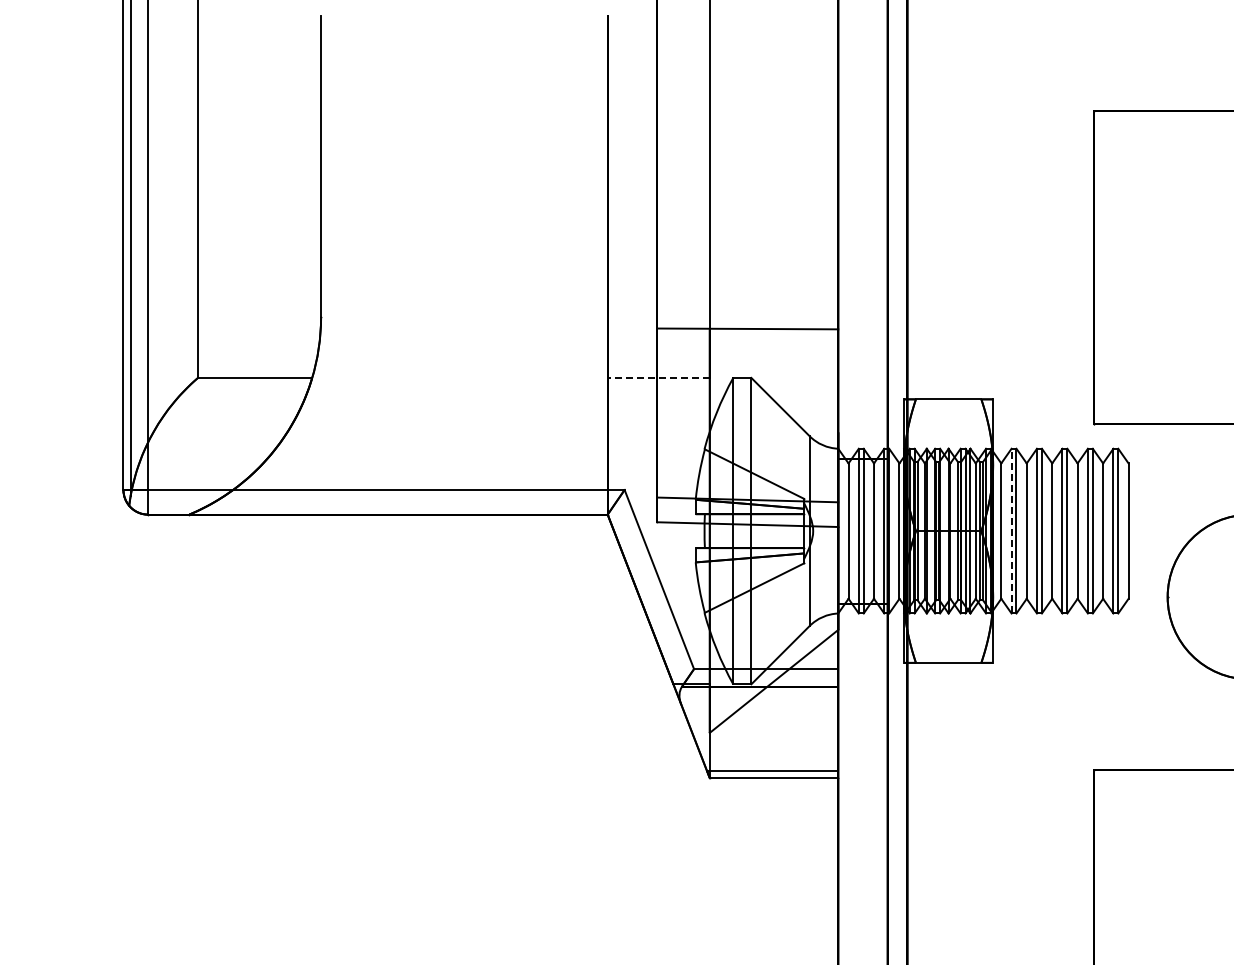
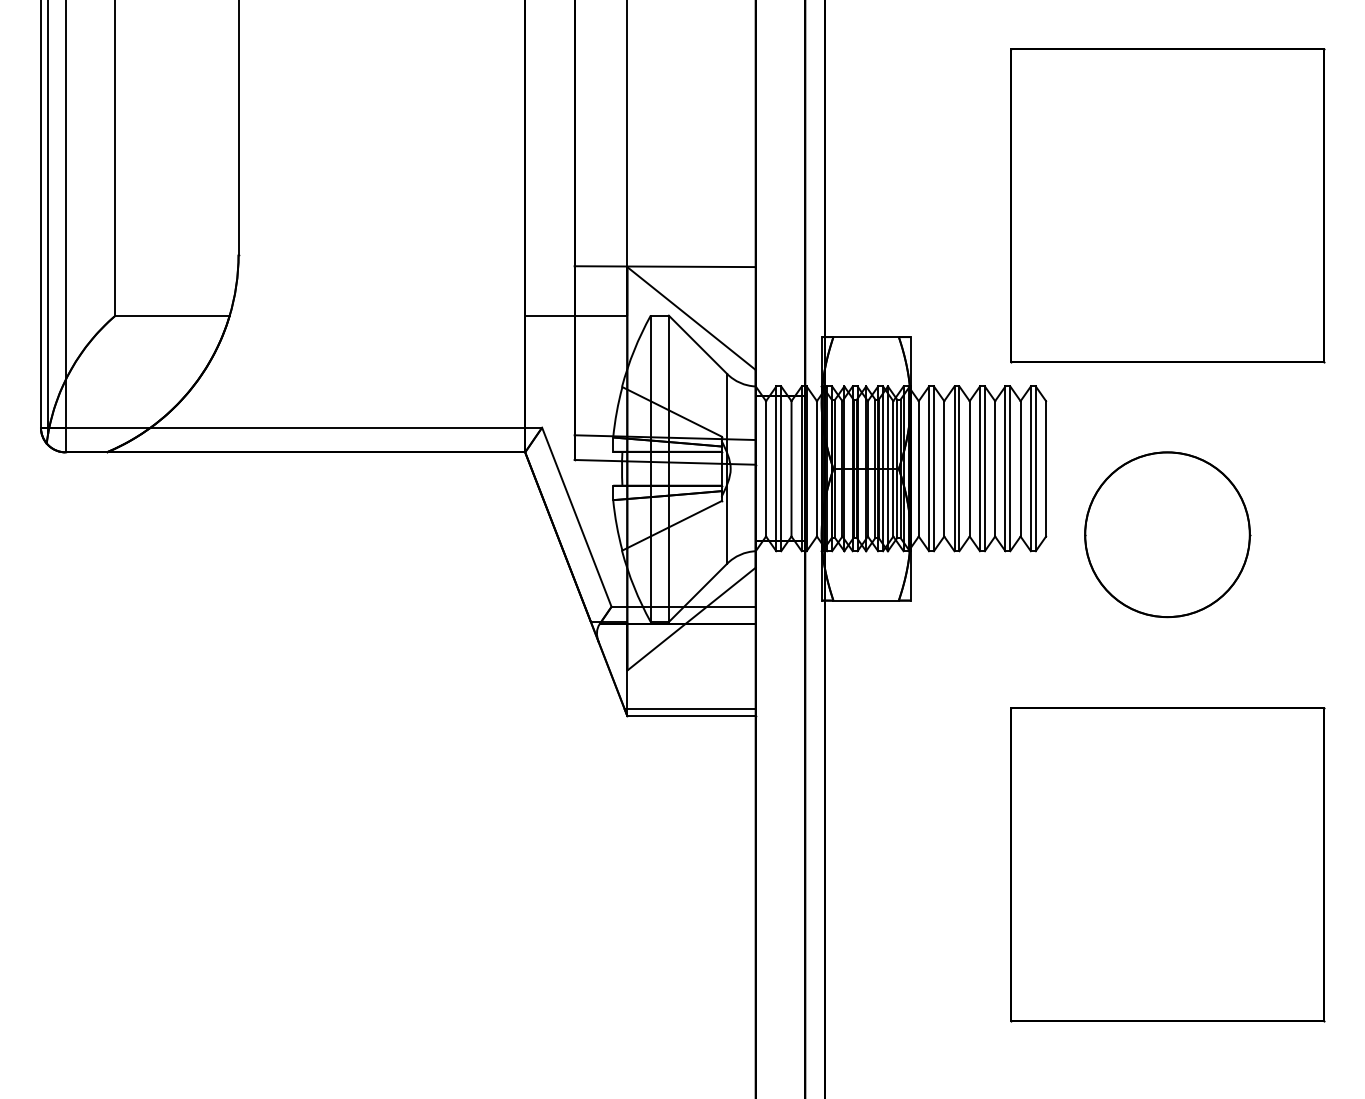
line: (658, 378) -> (575, 316), dashed -> solid
line: (774, 380) -> (691, 318), added
line: (1012, 530) -> (929, 468), dashed -> solid

